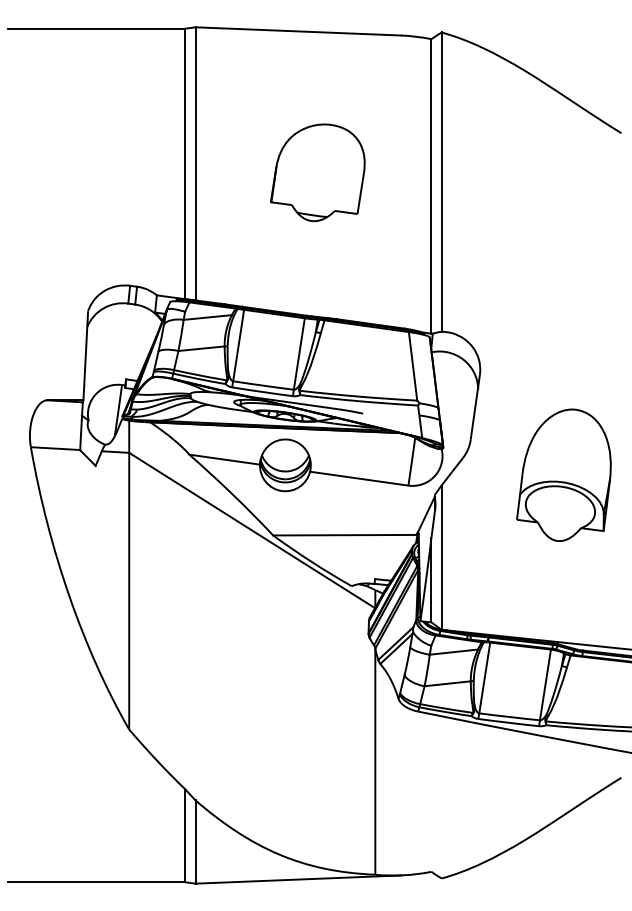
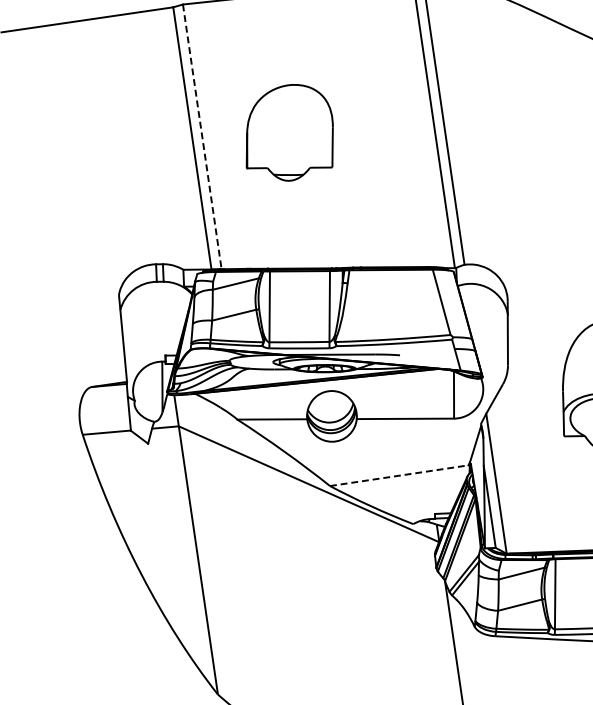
line: (195, 163) -> (202, 136), solid -> dashed
part: (317, 172) -> (287, 132), moved
line: (345, 535) -> (400, 475), solid -> dashed

